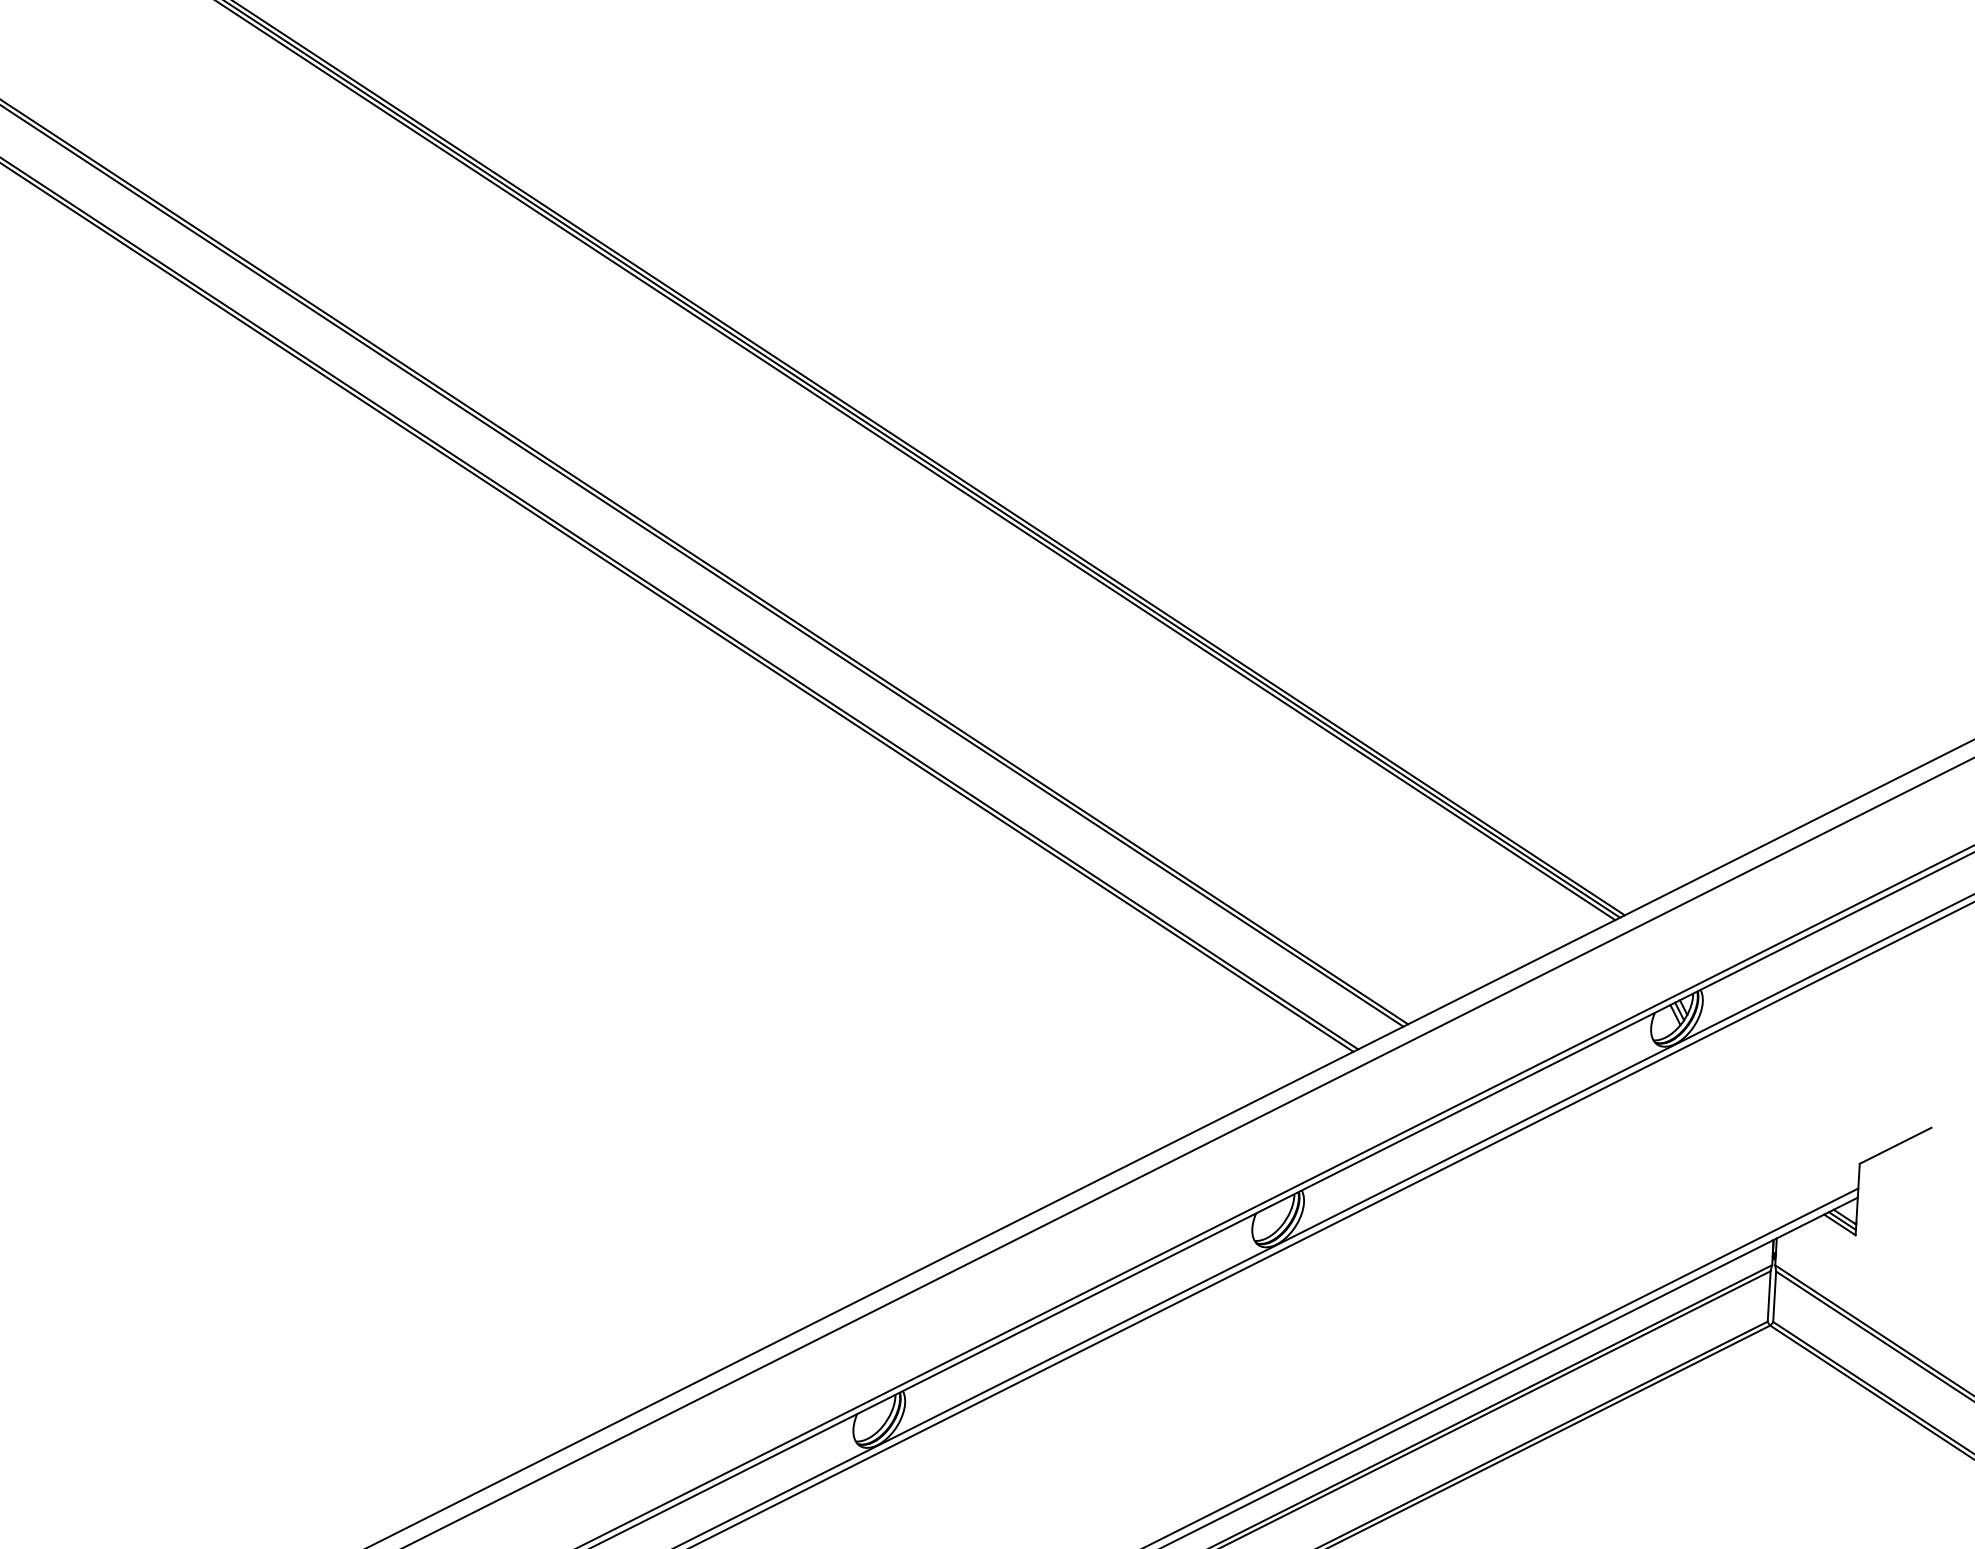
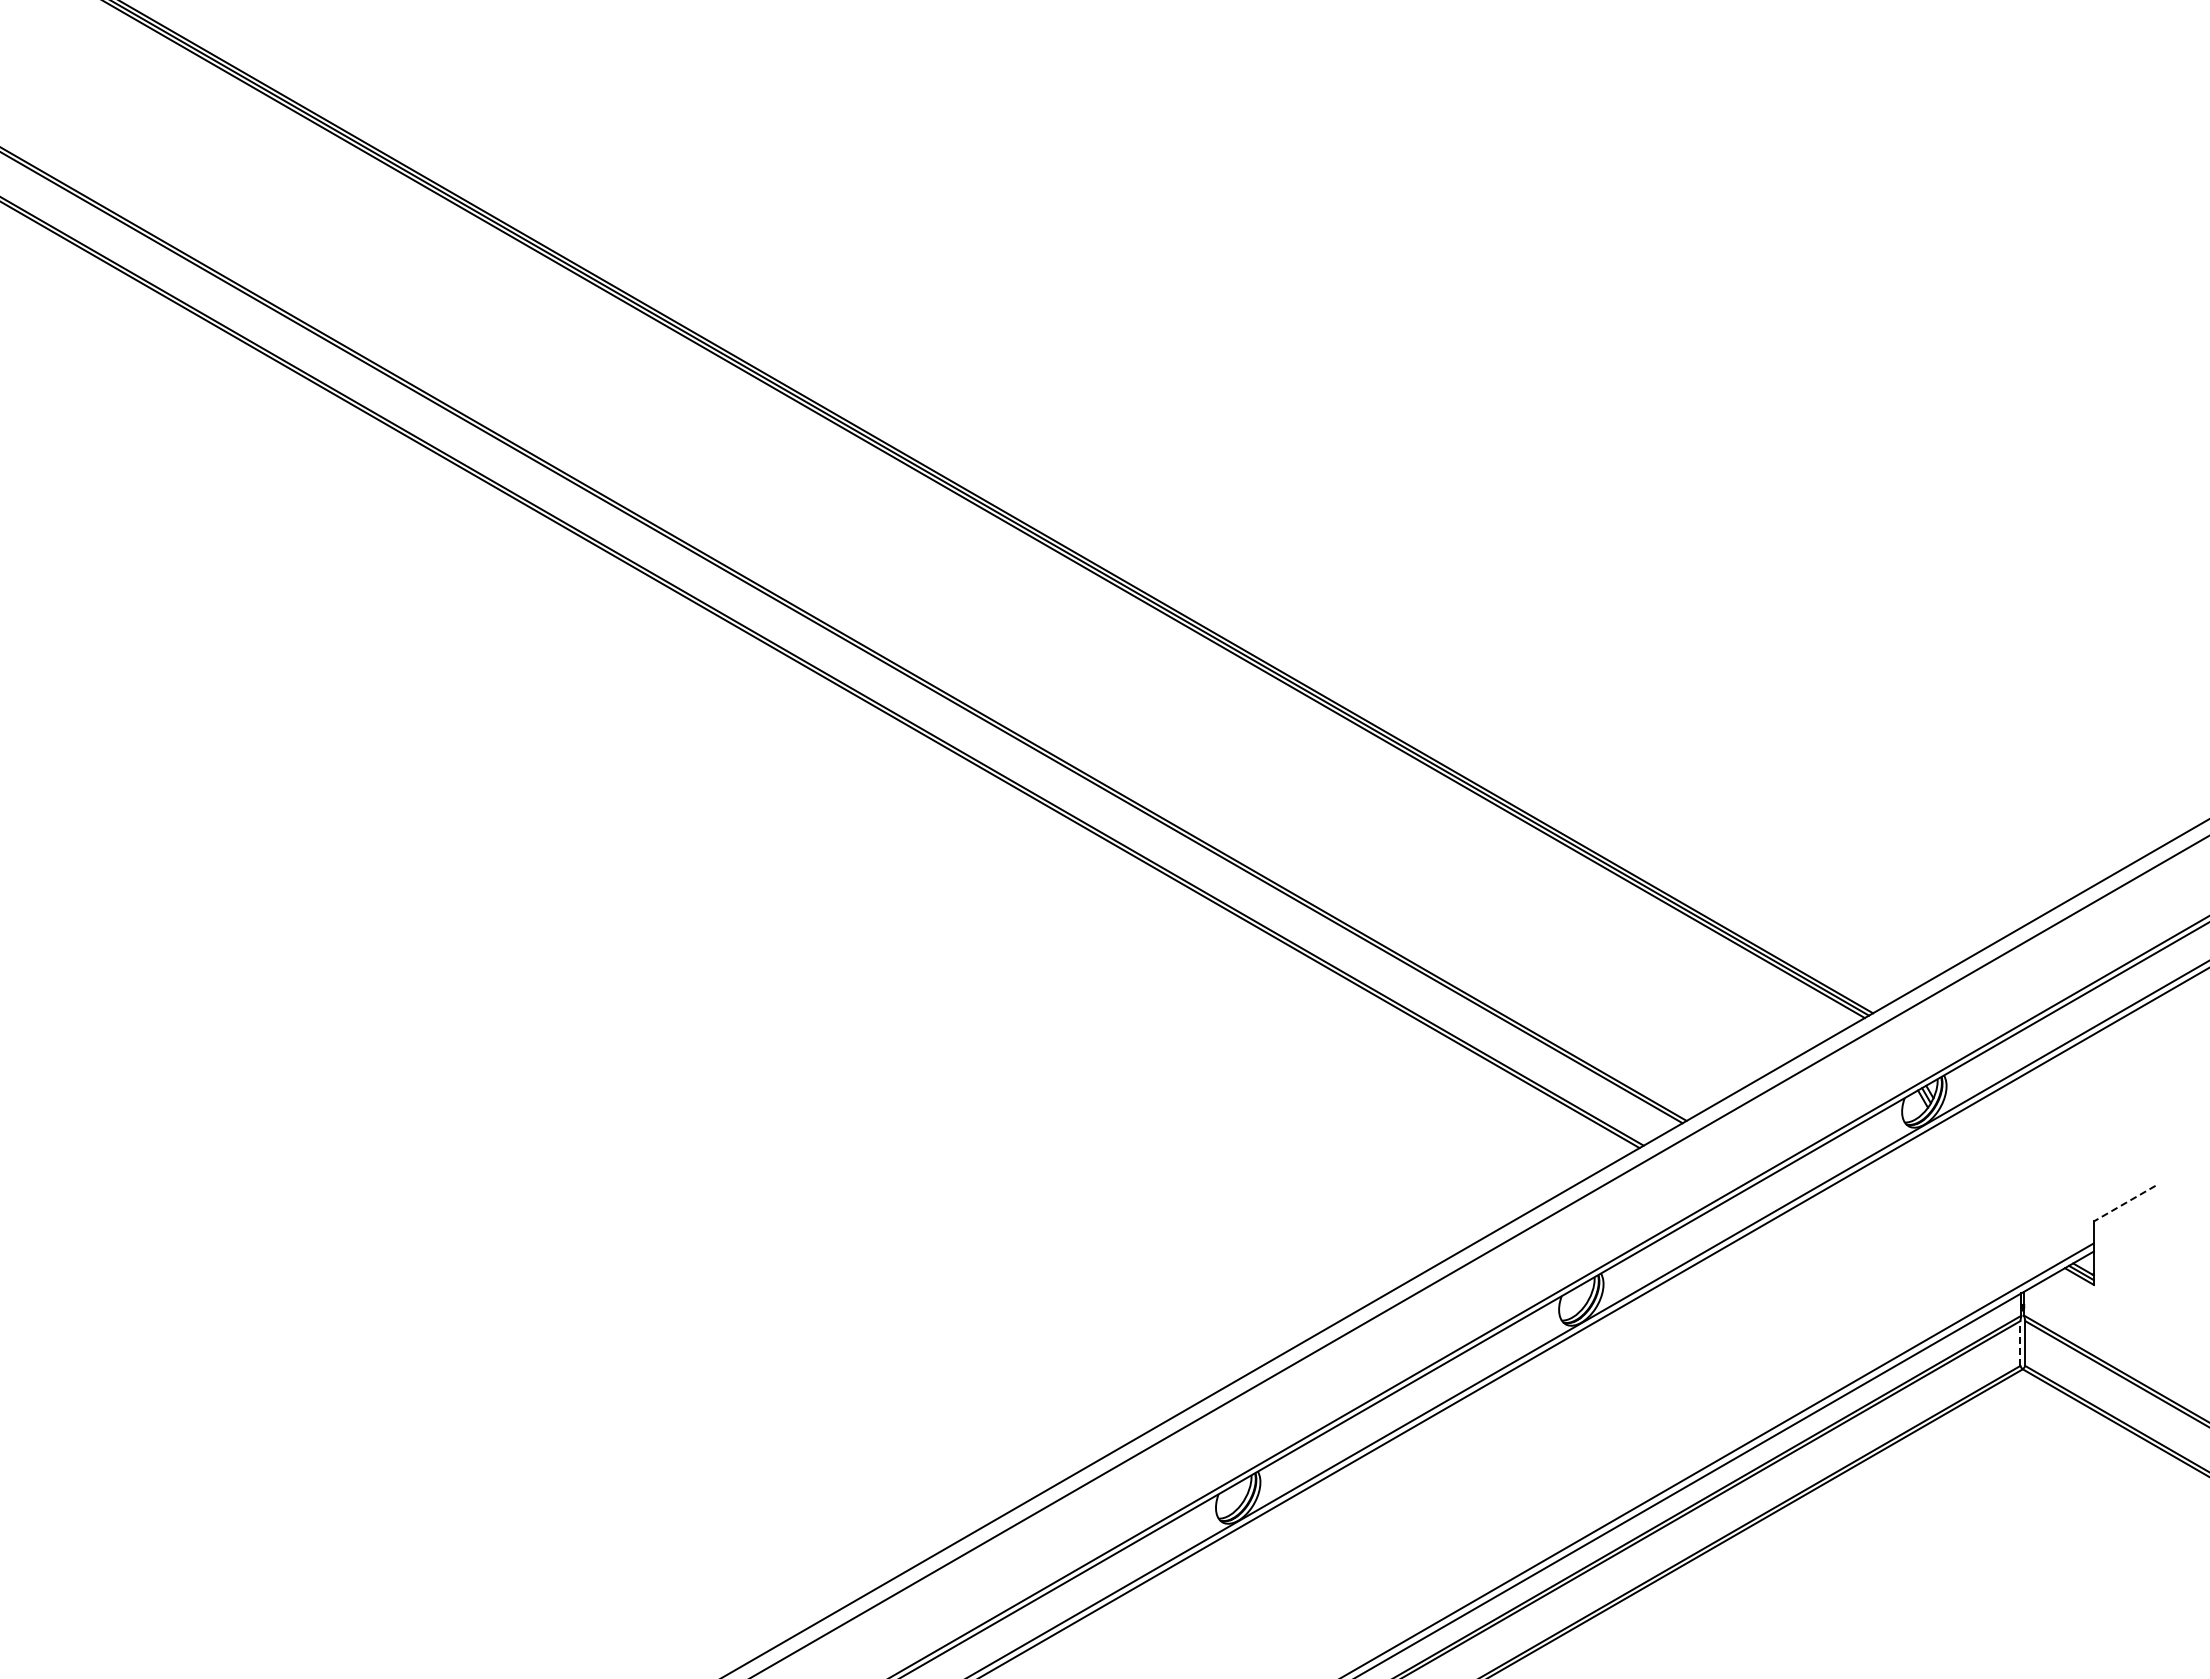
line: (1895, 1145) -> (2124, 1203), solid -> dashed
line: (1769, 1296) -> (2020, 1343), solid -> dashed

